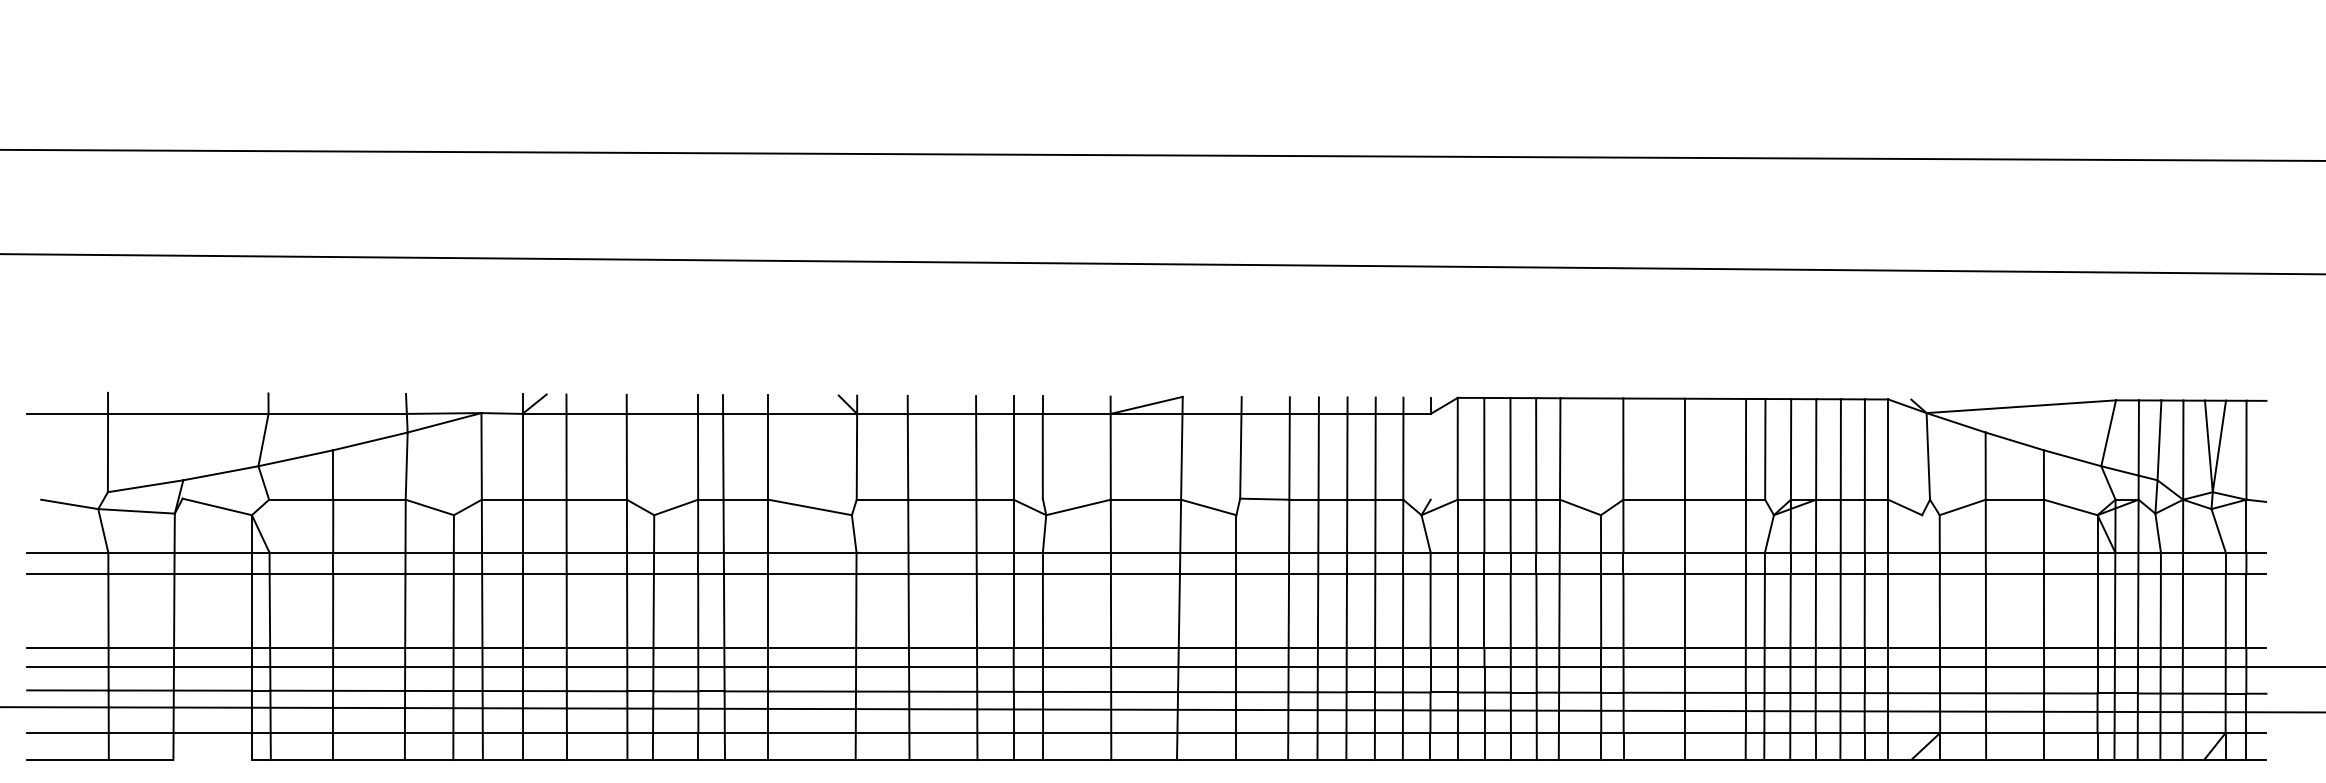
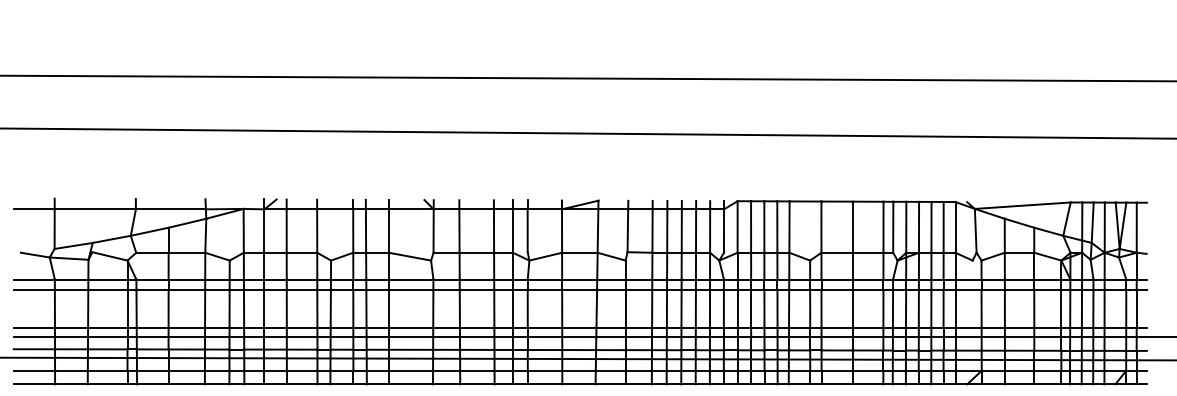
line: (1429, 455) -> (723, 230), added
line: (212, 760) -> (107, 384), added

